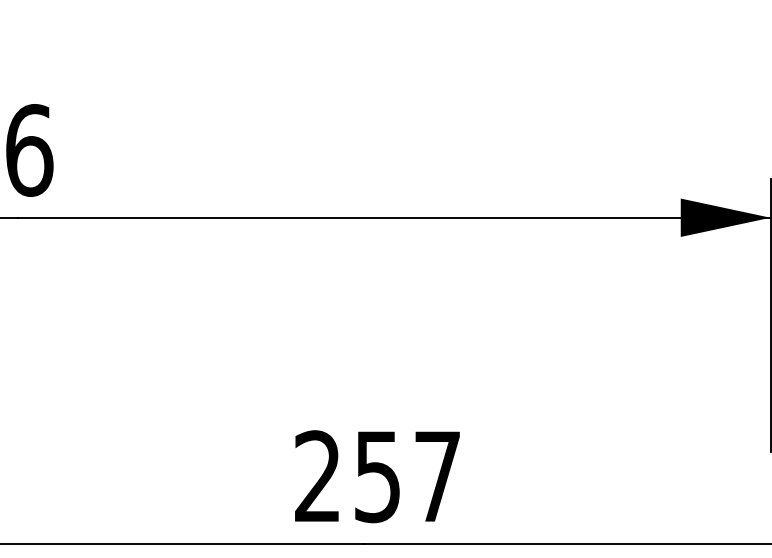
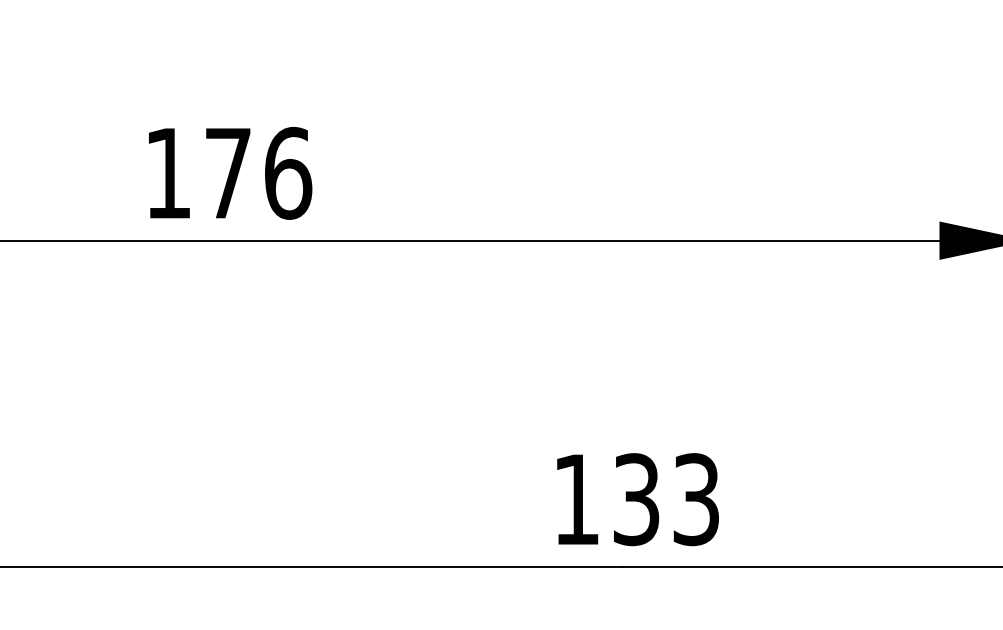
text: (376, 476) -> (635, 499), 257 -> 133

